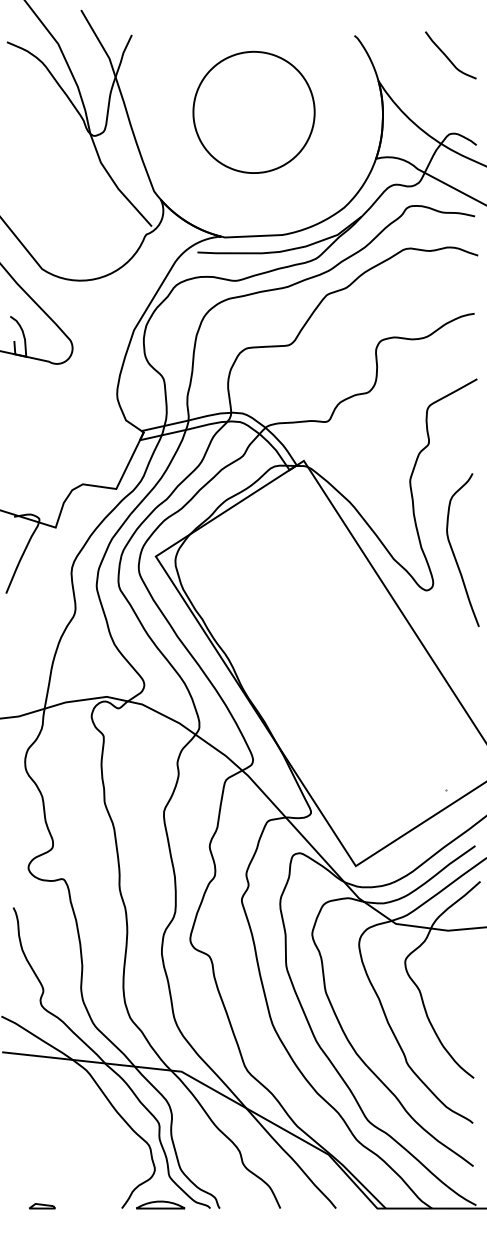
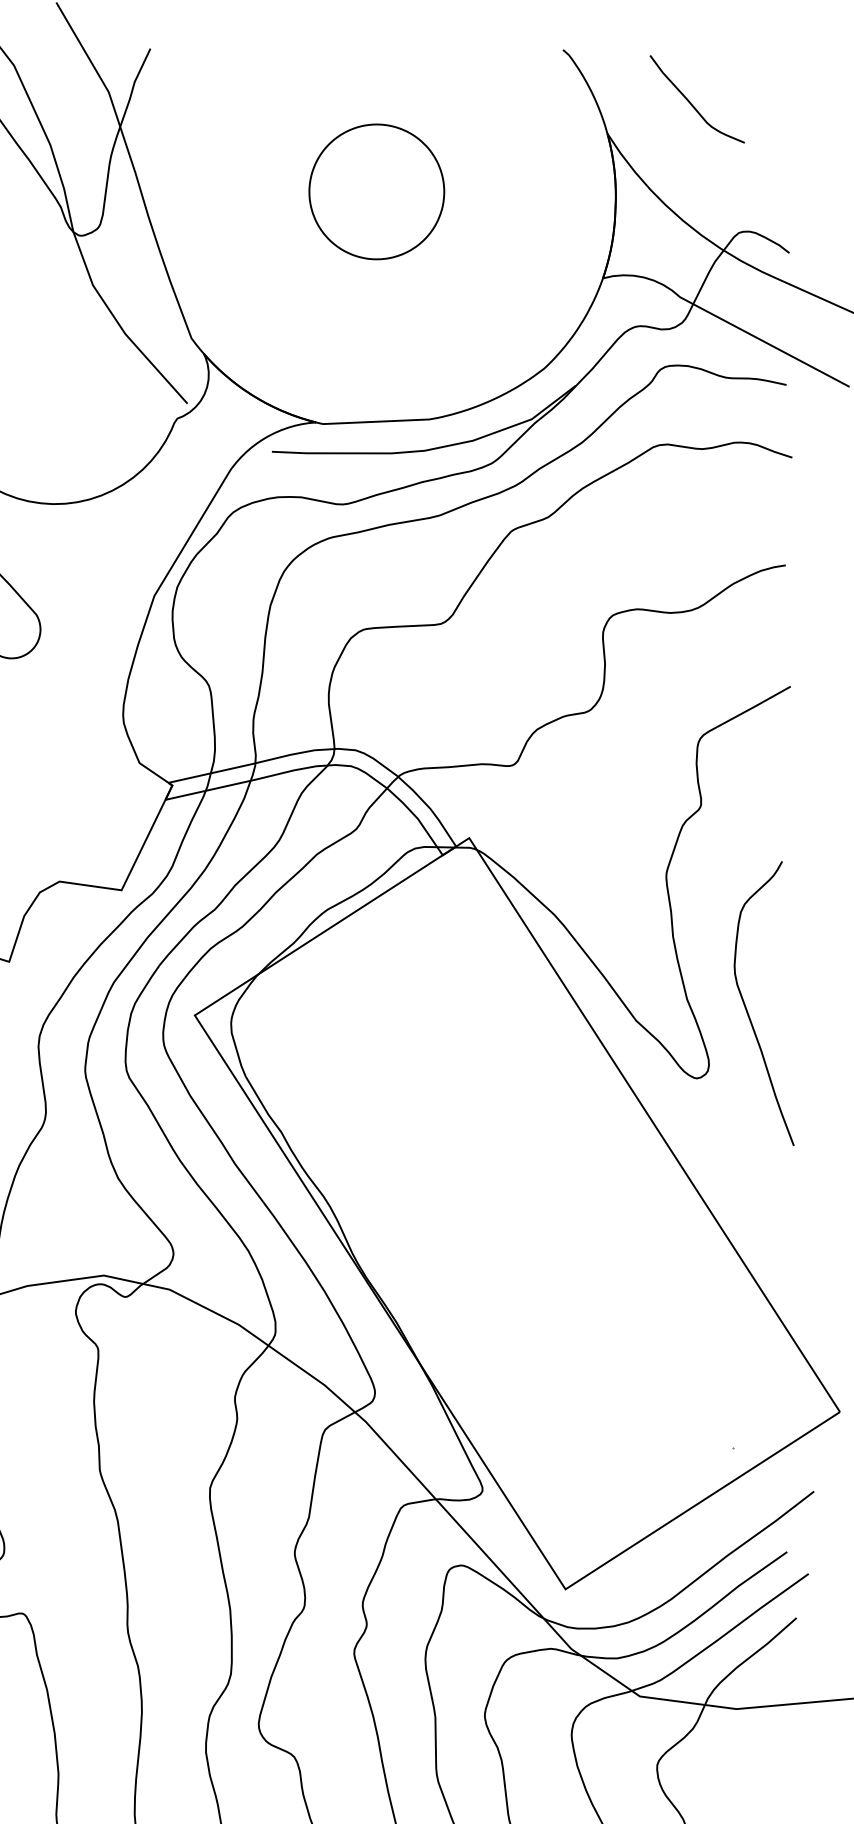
curve: (448, 57) -> (692, 103), moved
part: (253, 111) -> (375, 190), size x0.6

